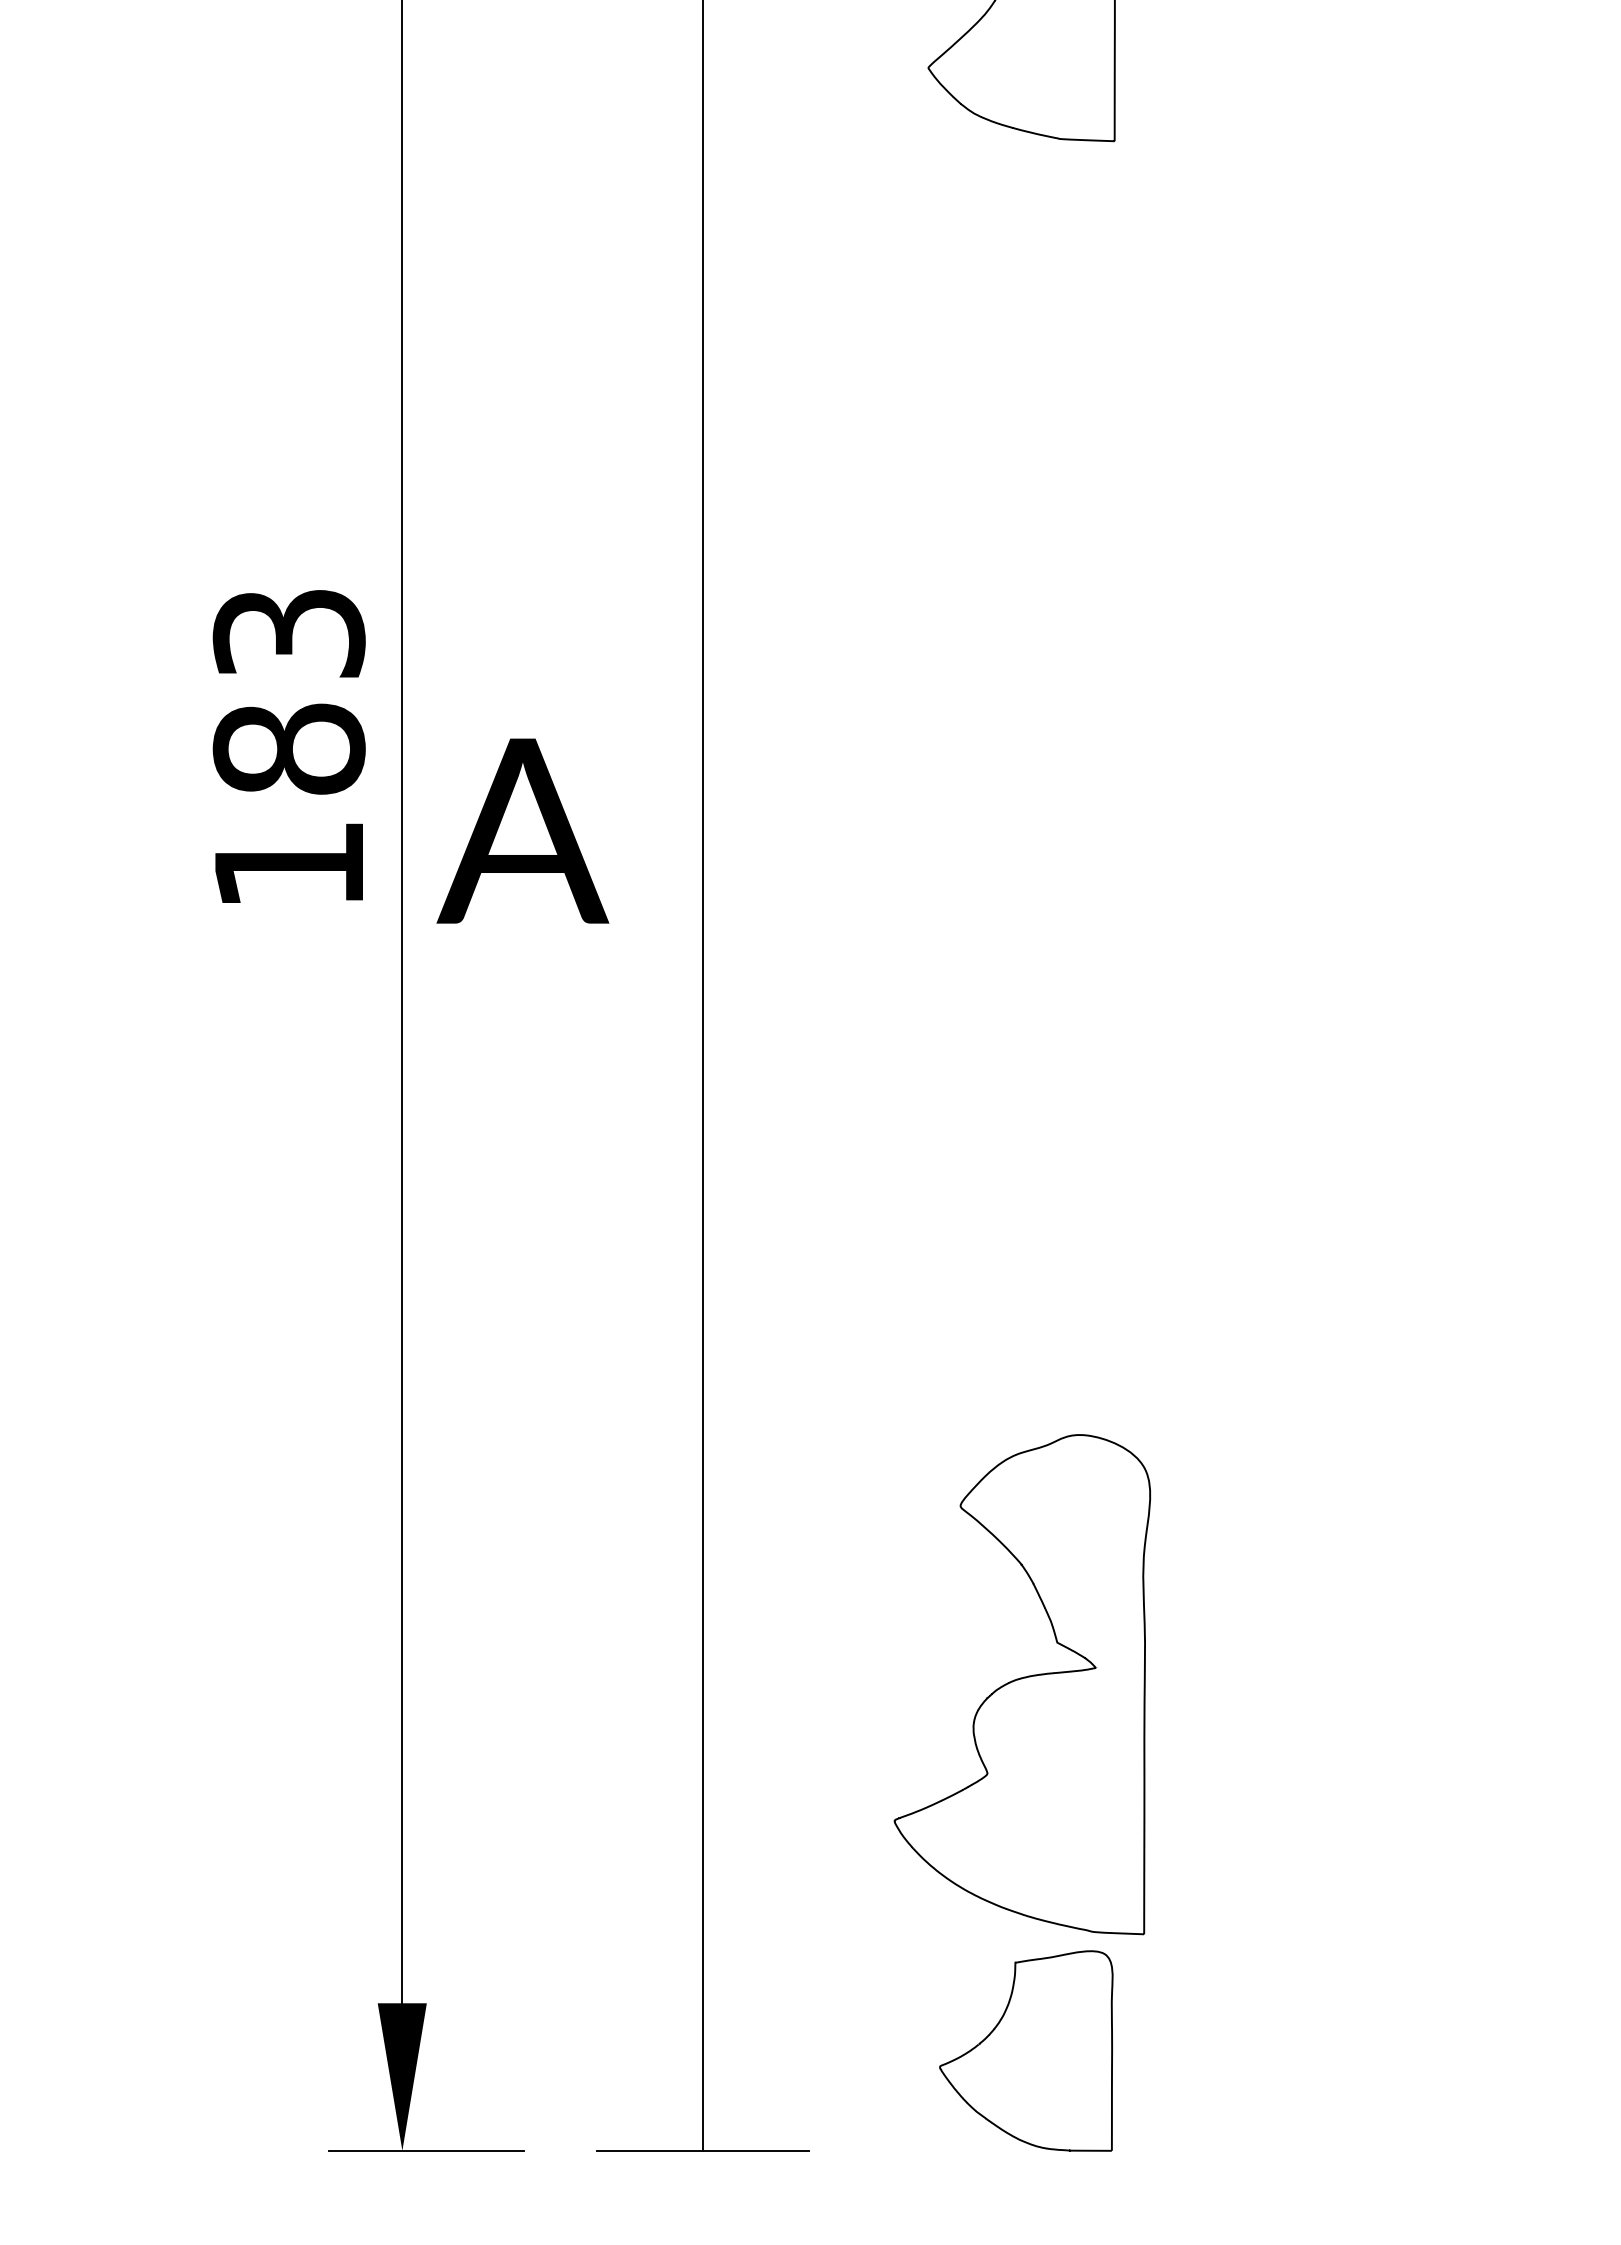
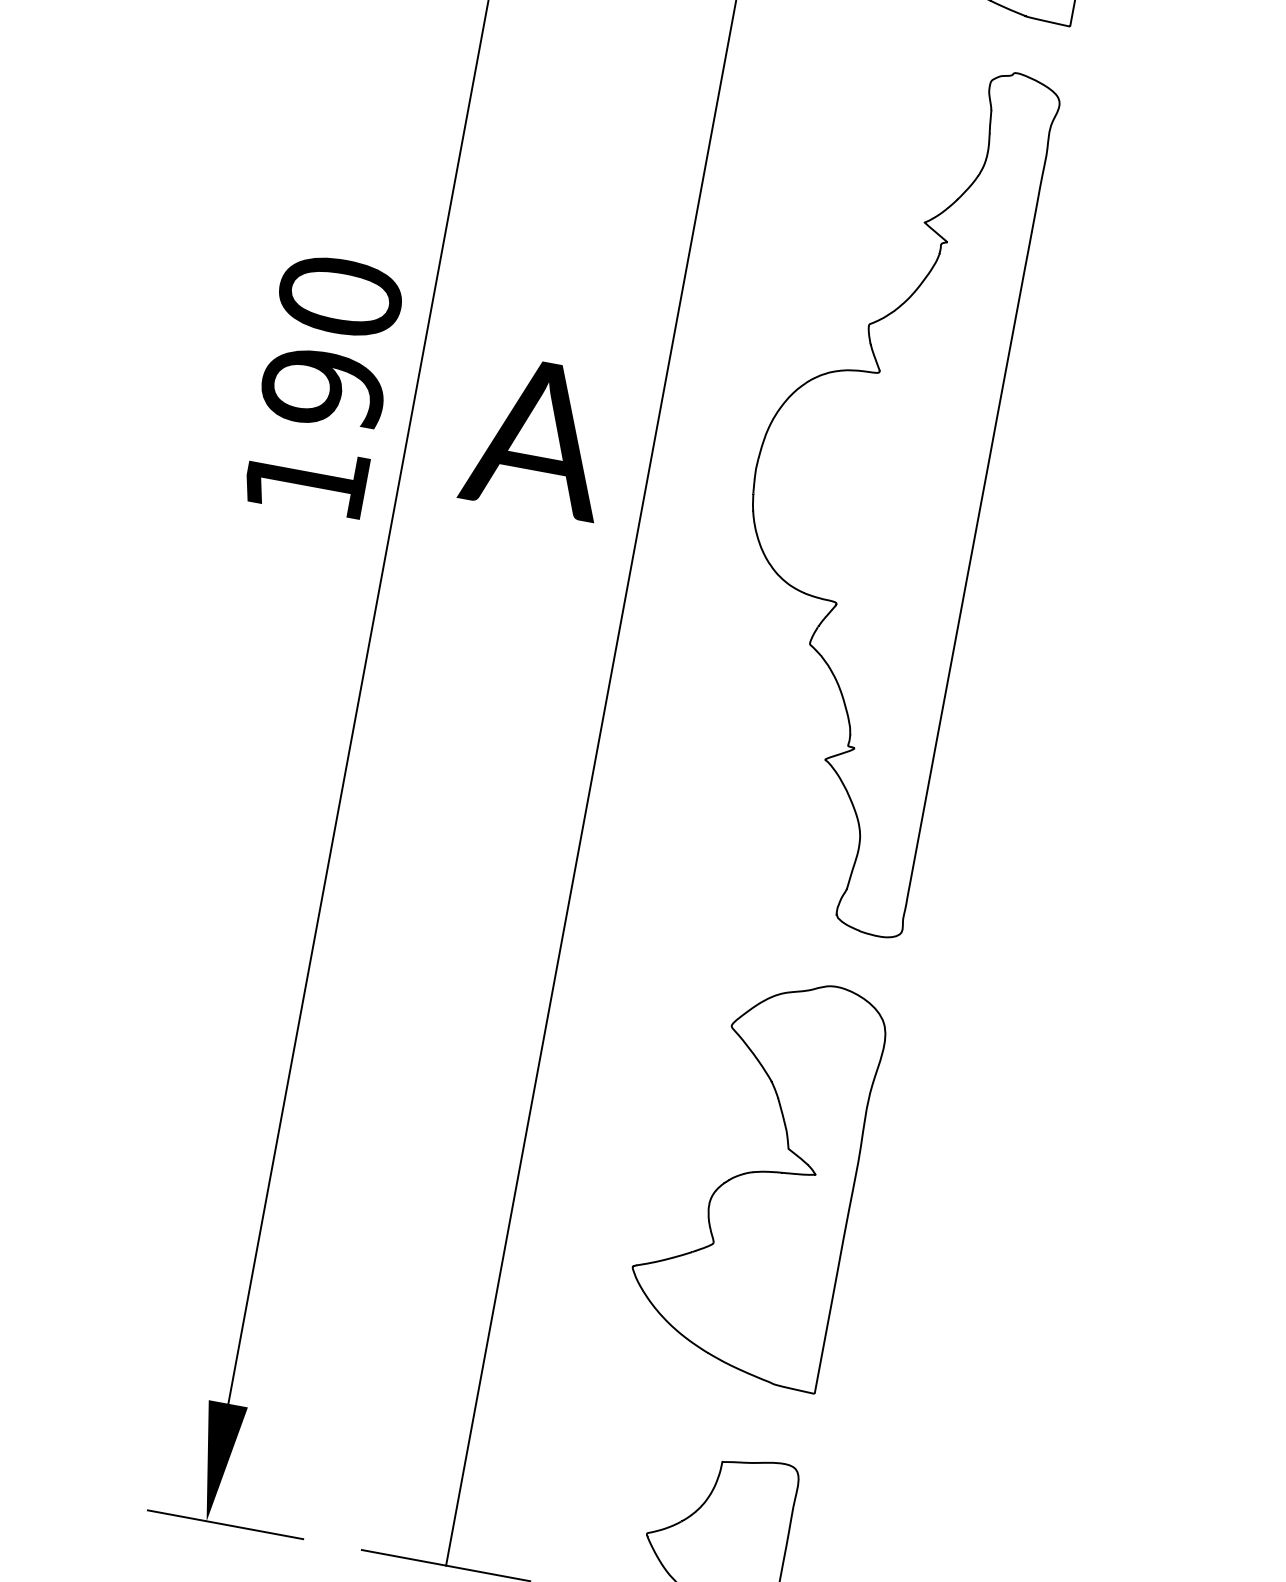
text: (288, 691) -> (331, 342), 183 -> 190
part: (975, 749) -> (869, 490), added
text: (522, 830) -> (538, 436), moved
part: (1022, 1684) -> (754, 1177), moved

